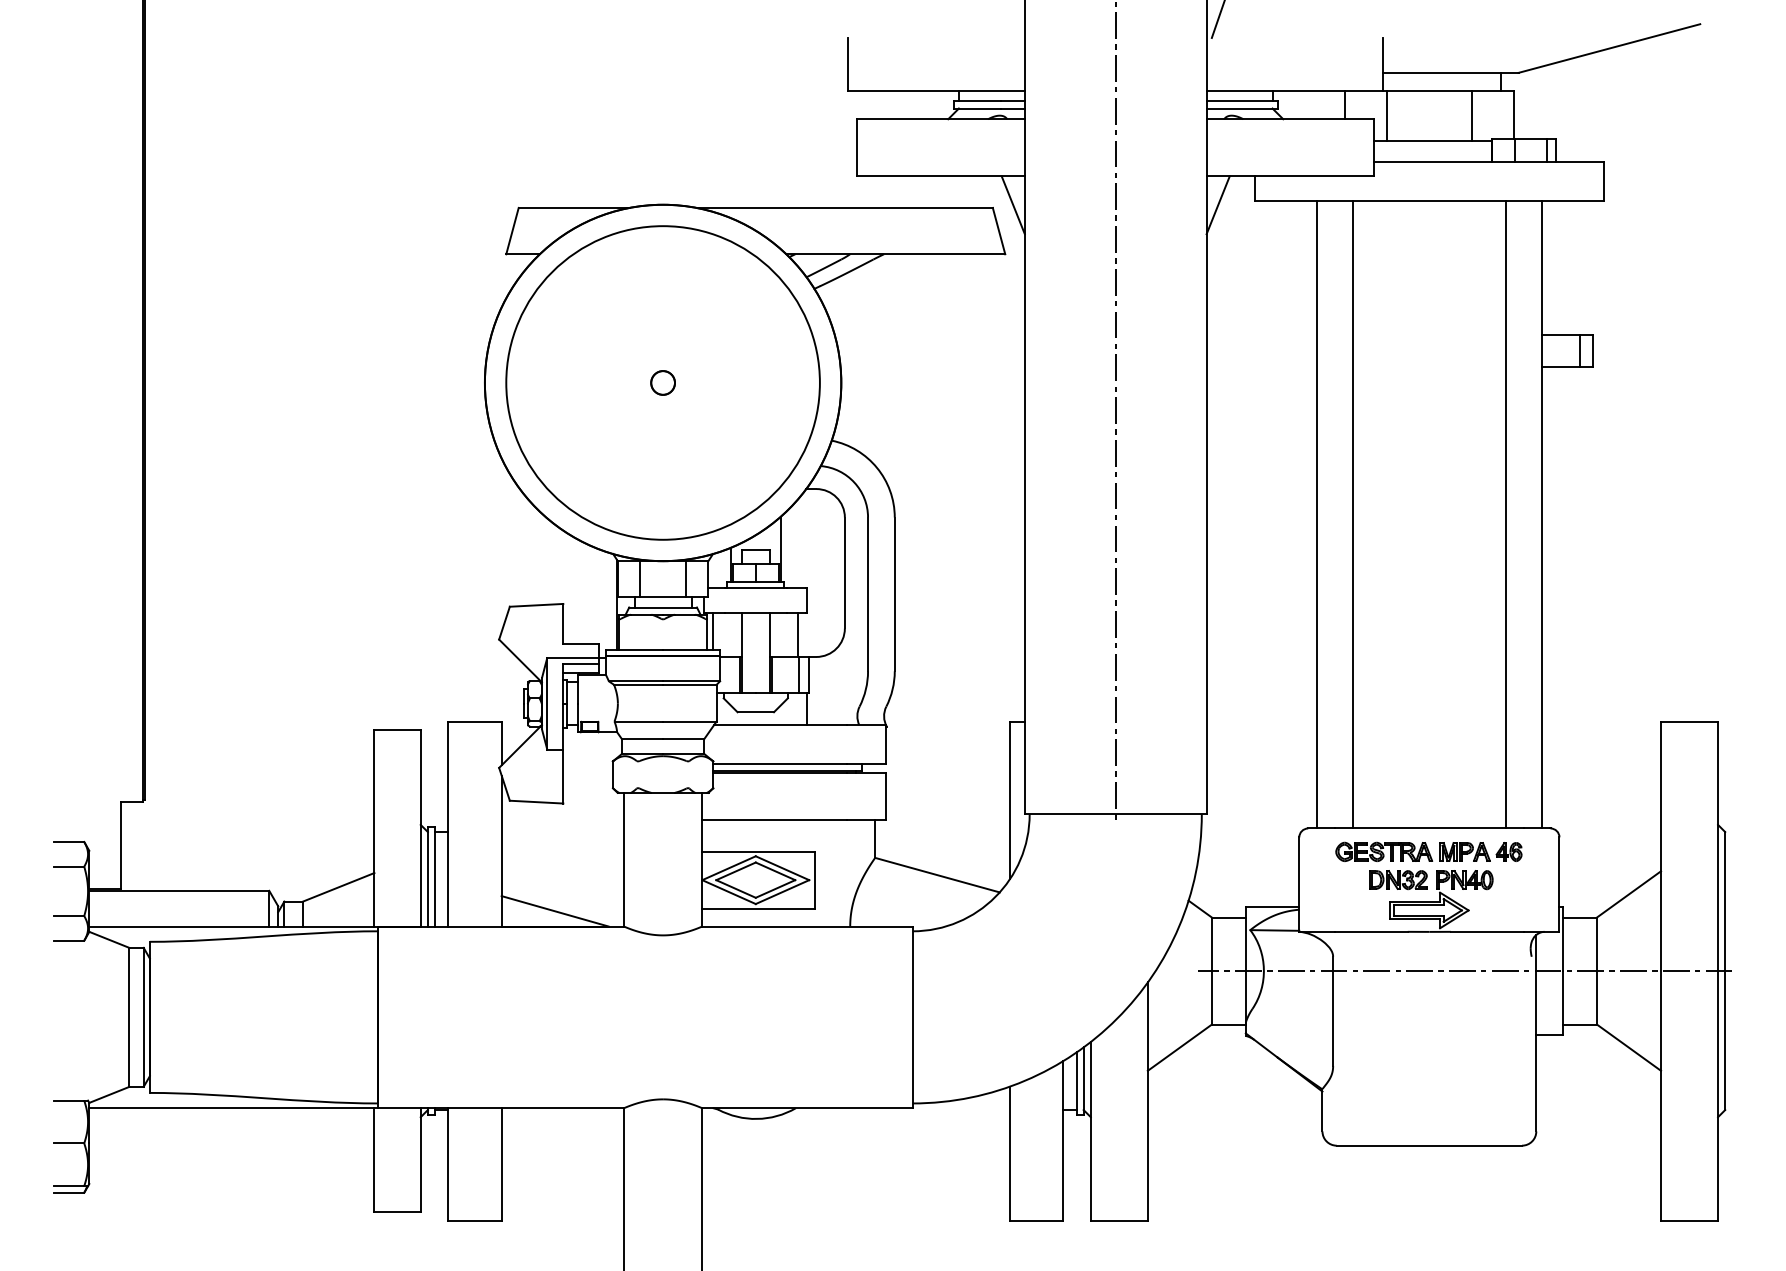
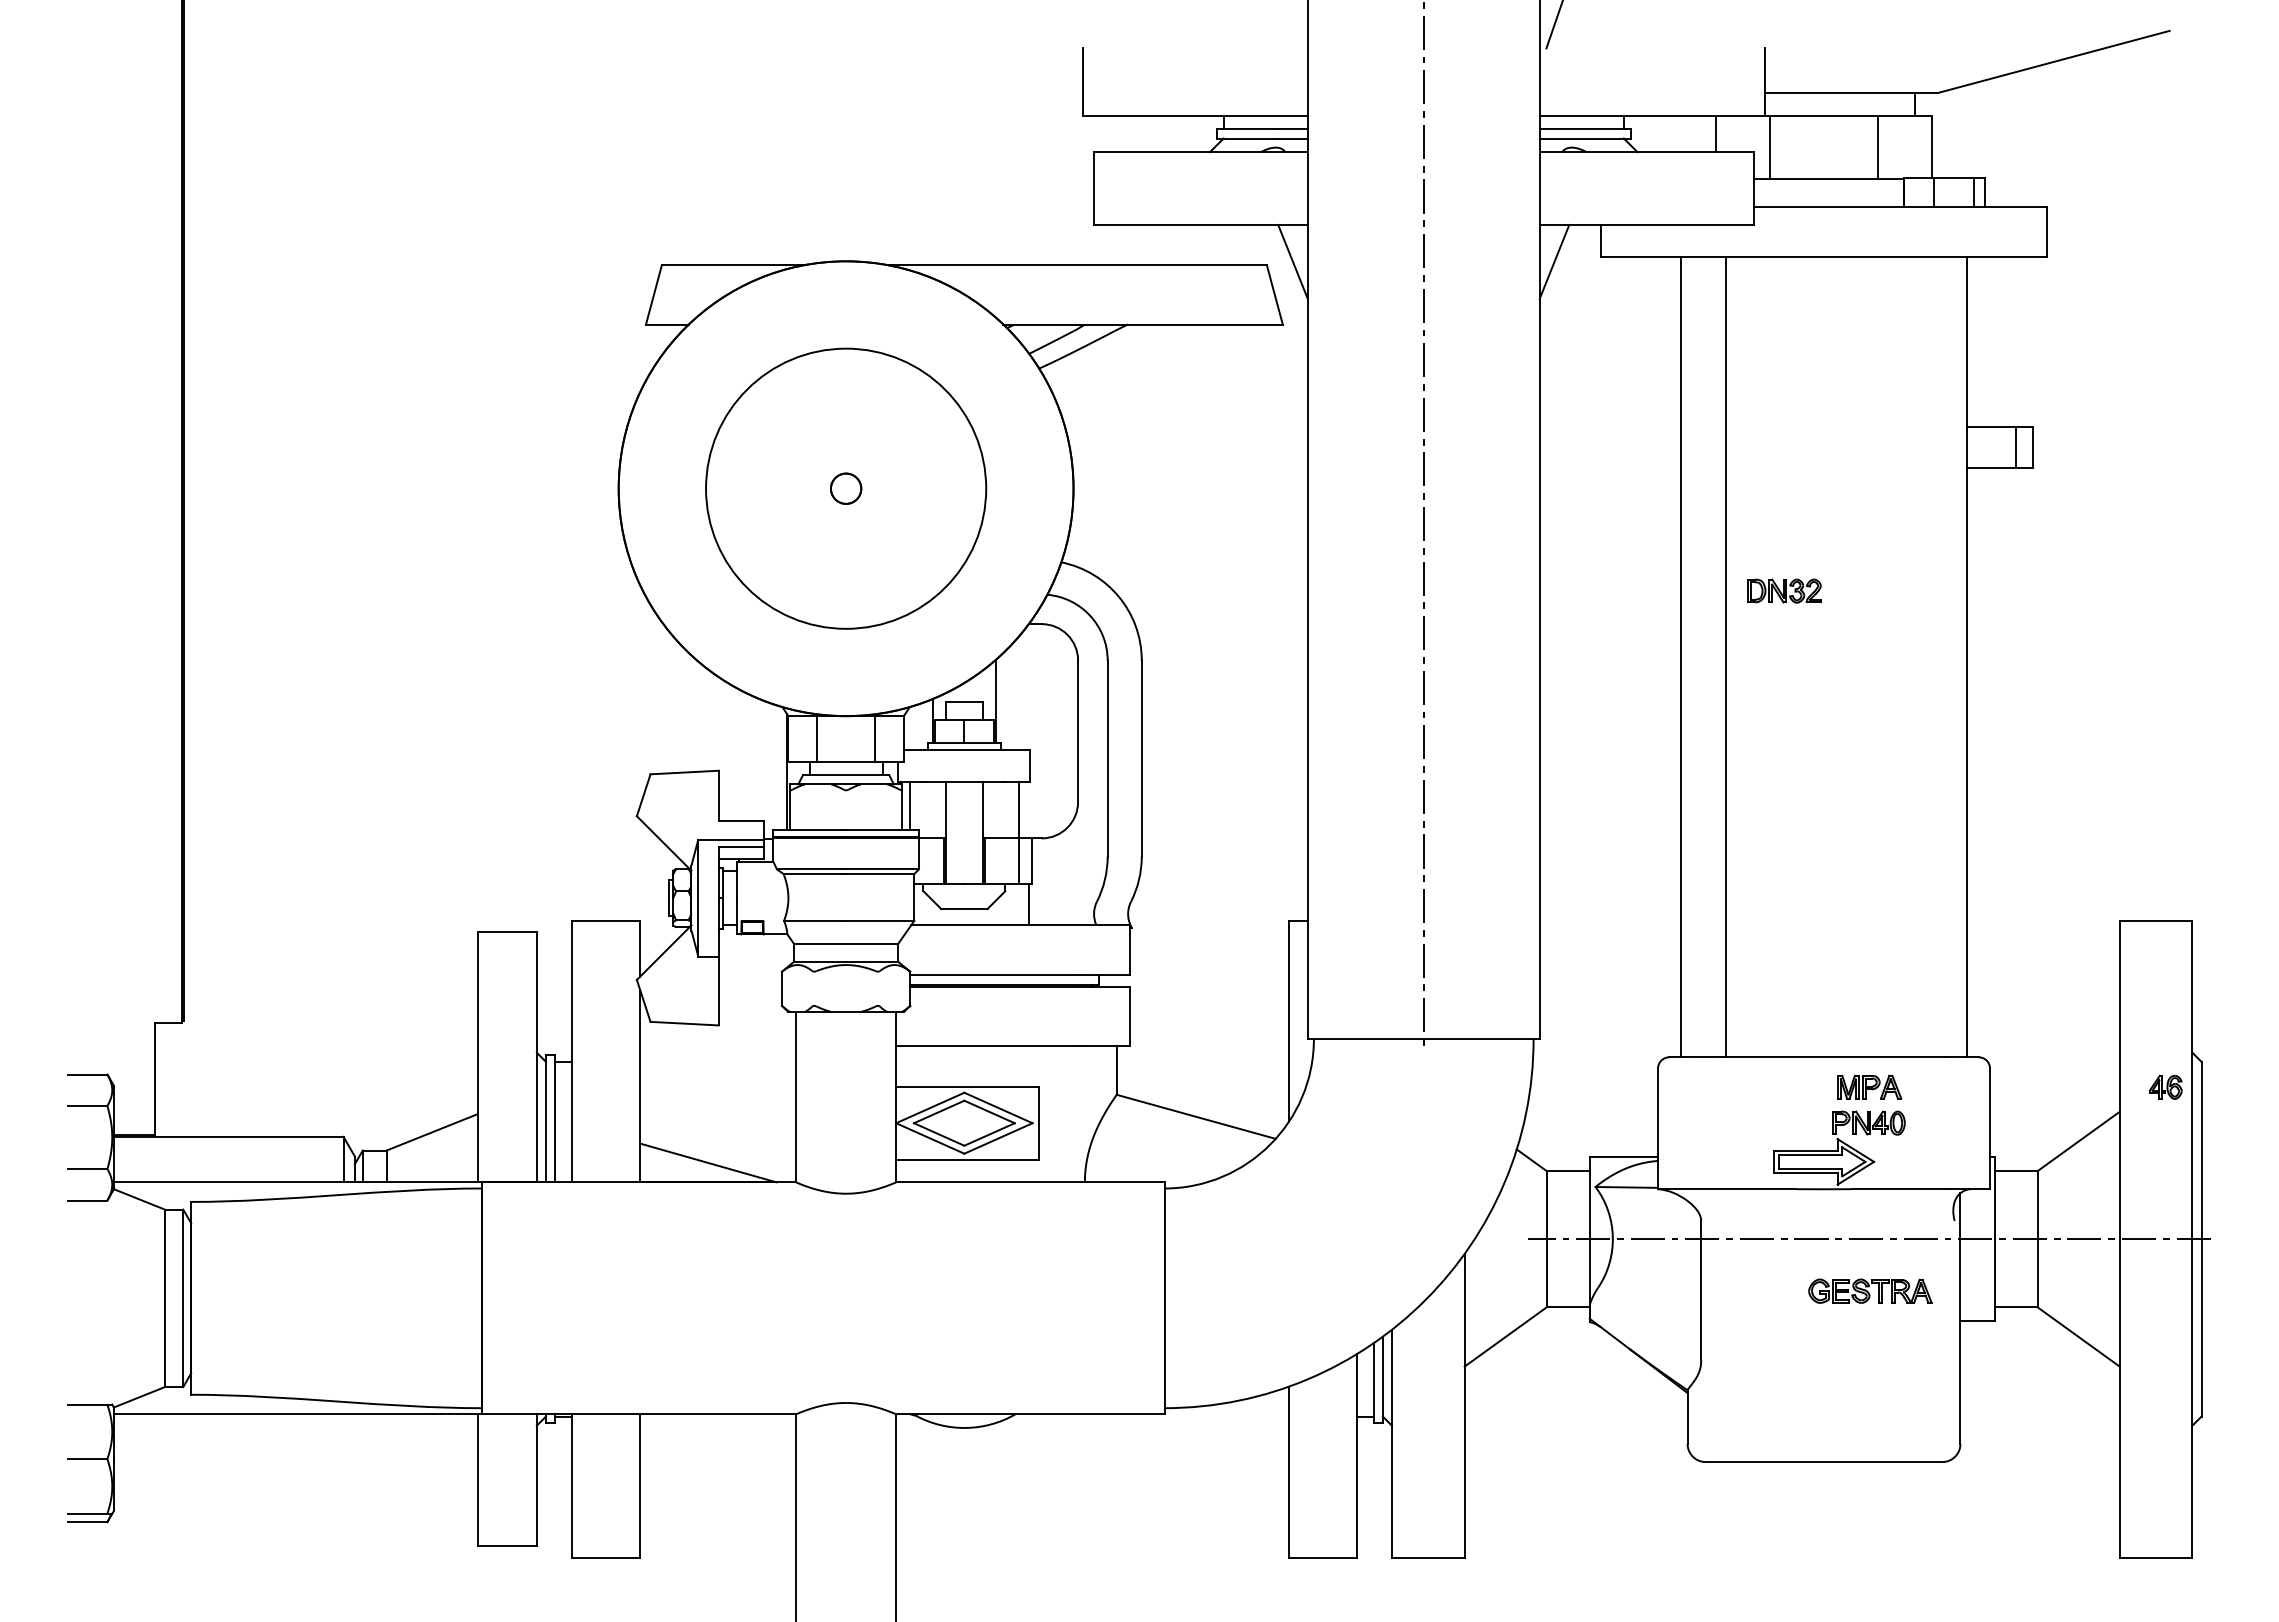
circle: (663, 382) -> (846, 488), size x0.7
line: (1505, 514) -> (1921, 656), removed
part: (1384, 851) -> (1870, 1290), moved
part: (1508, 851) -> (2165, 1086), moved
part: (1398, 879) -> (1784, 590), moved

